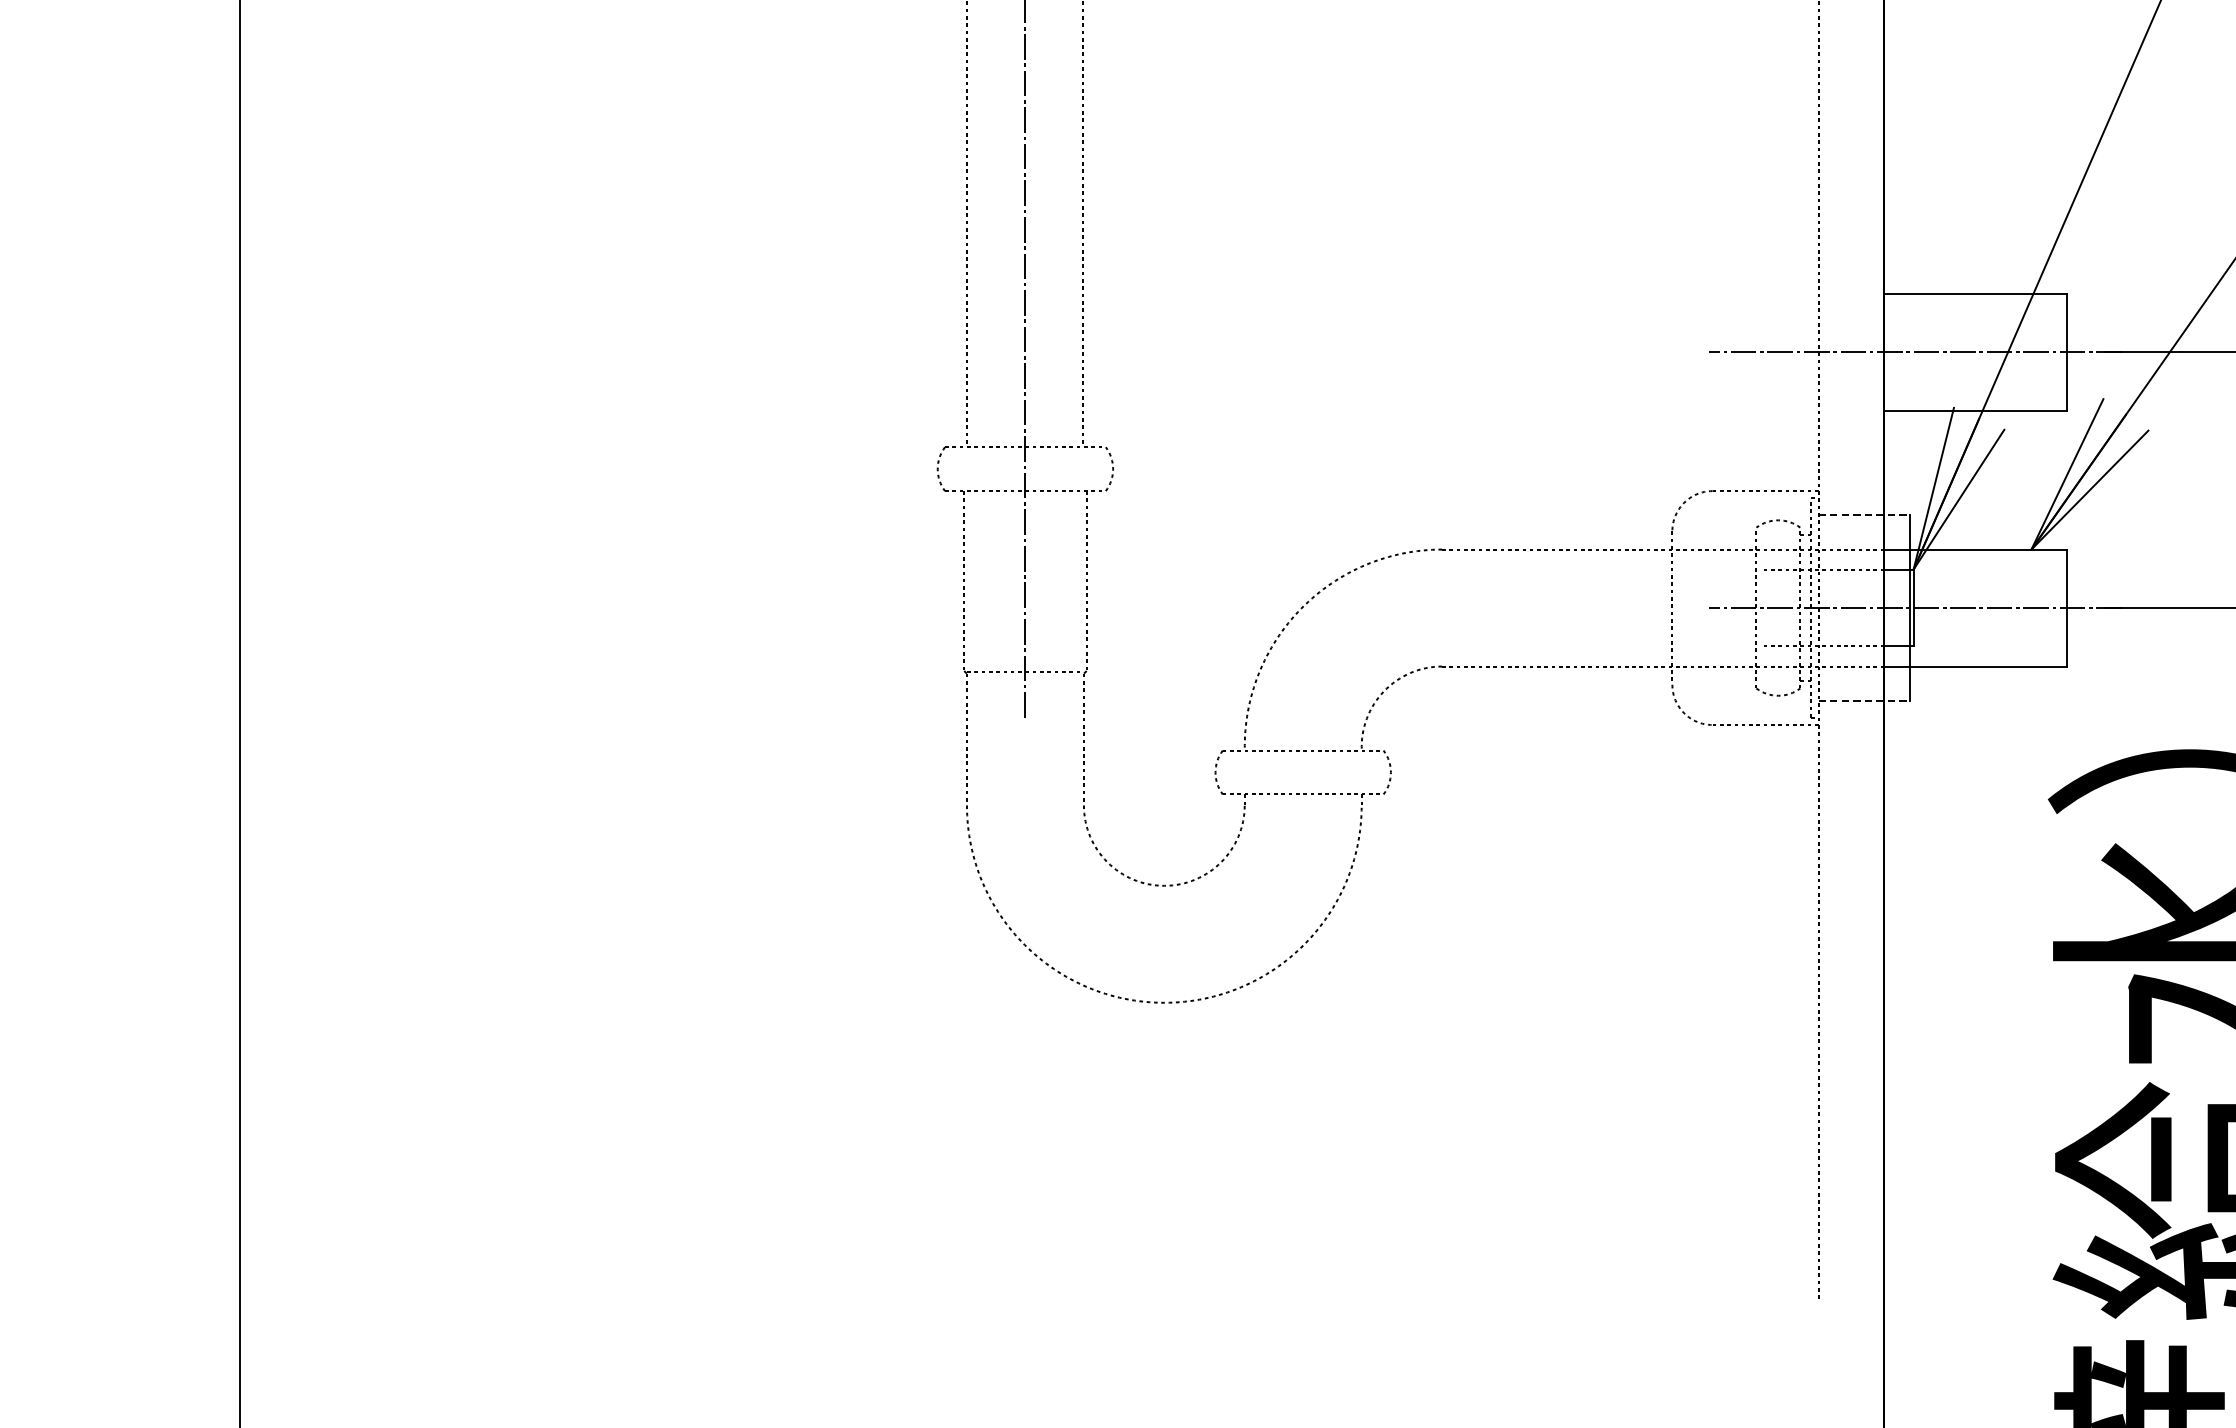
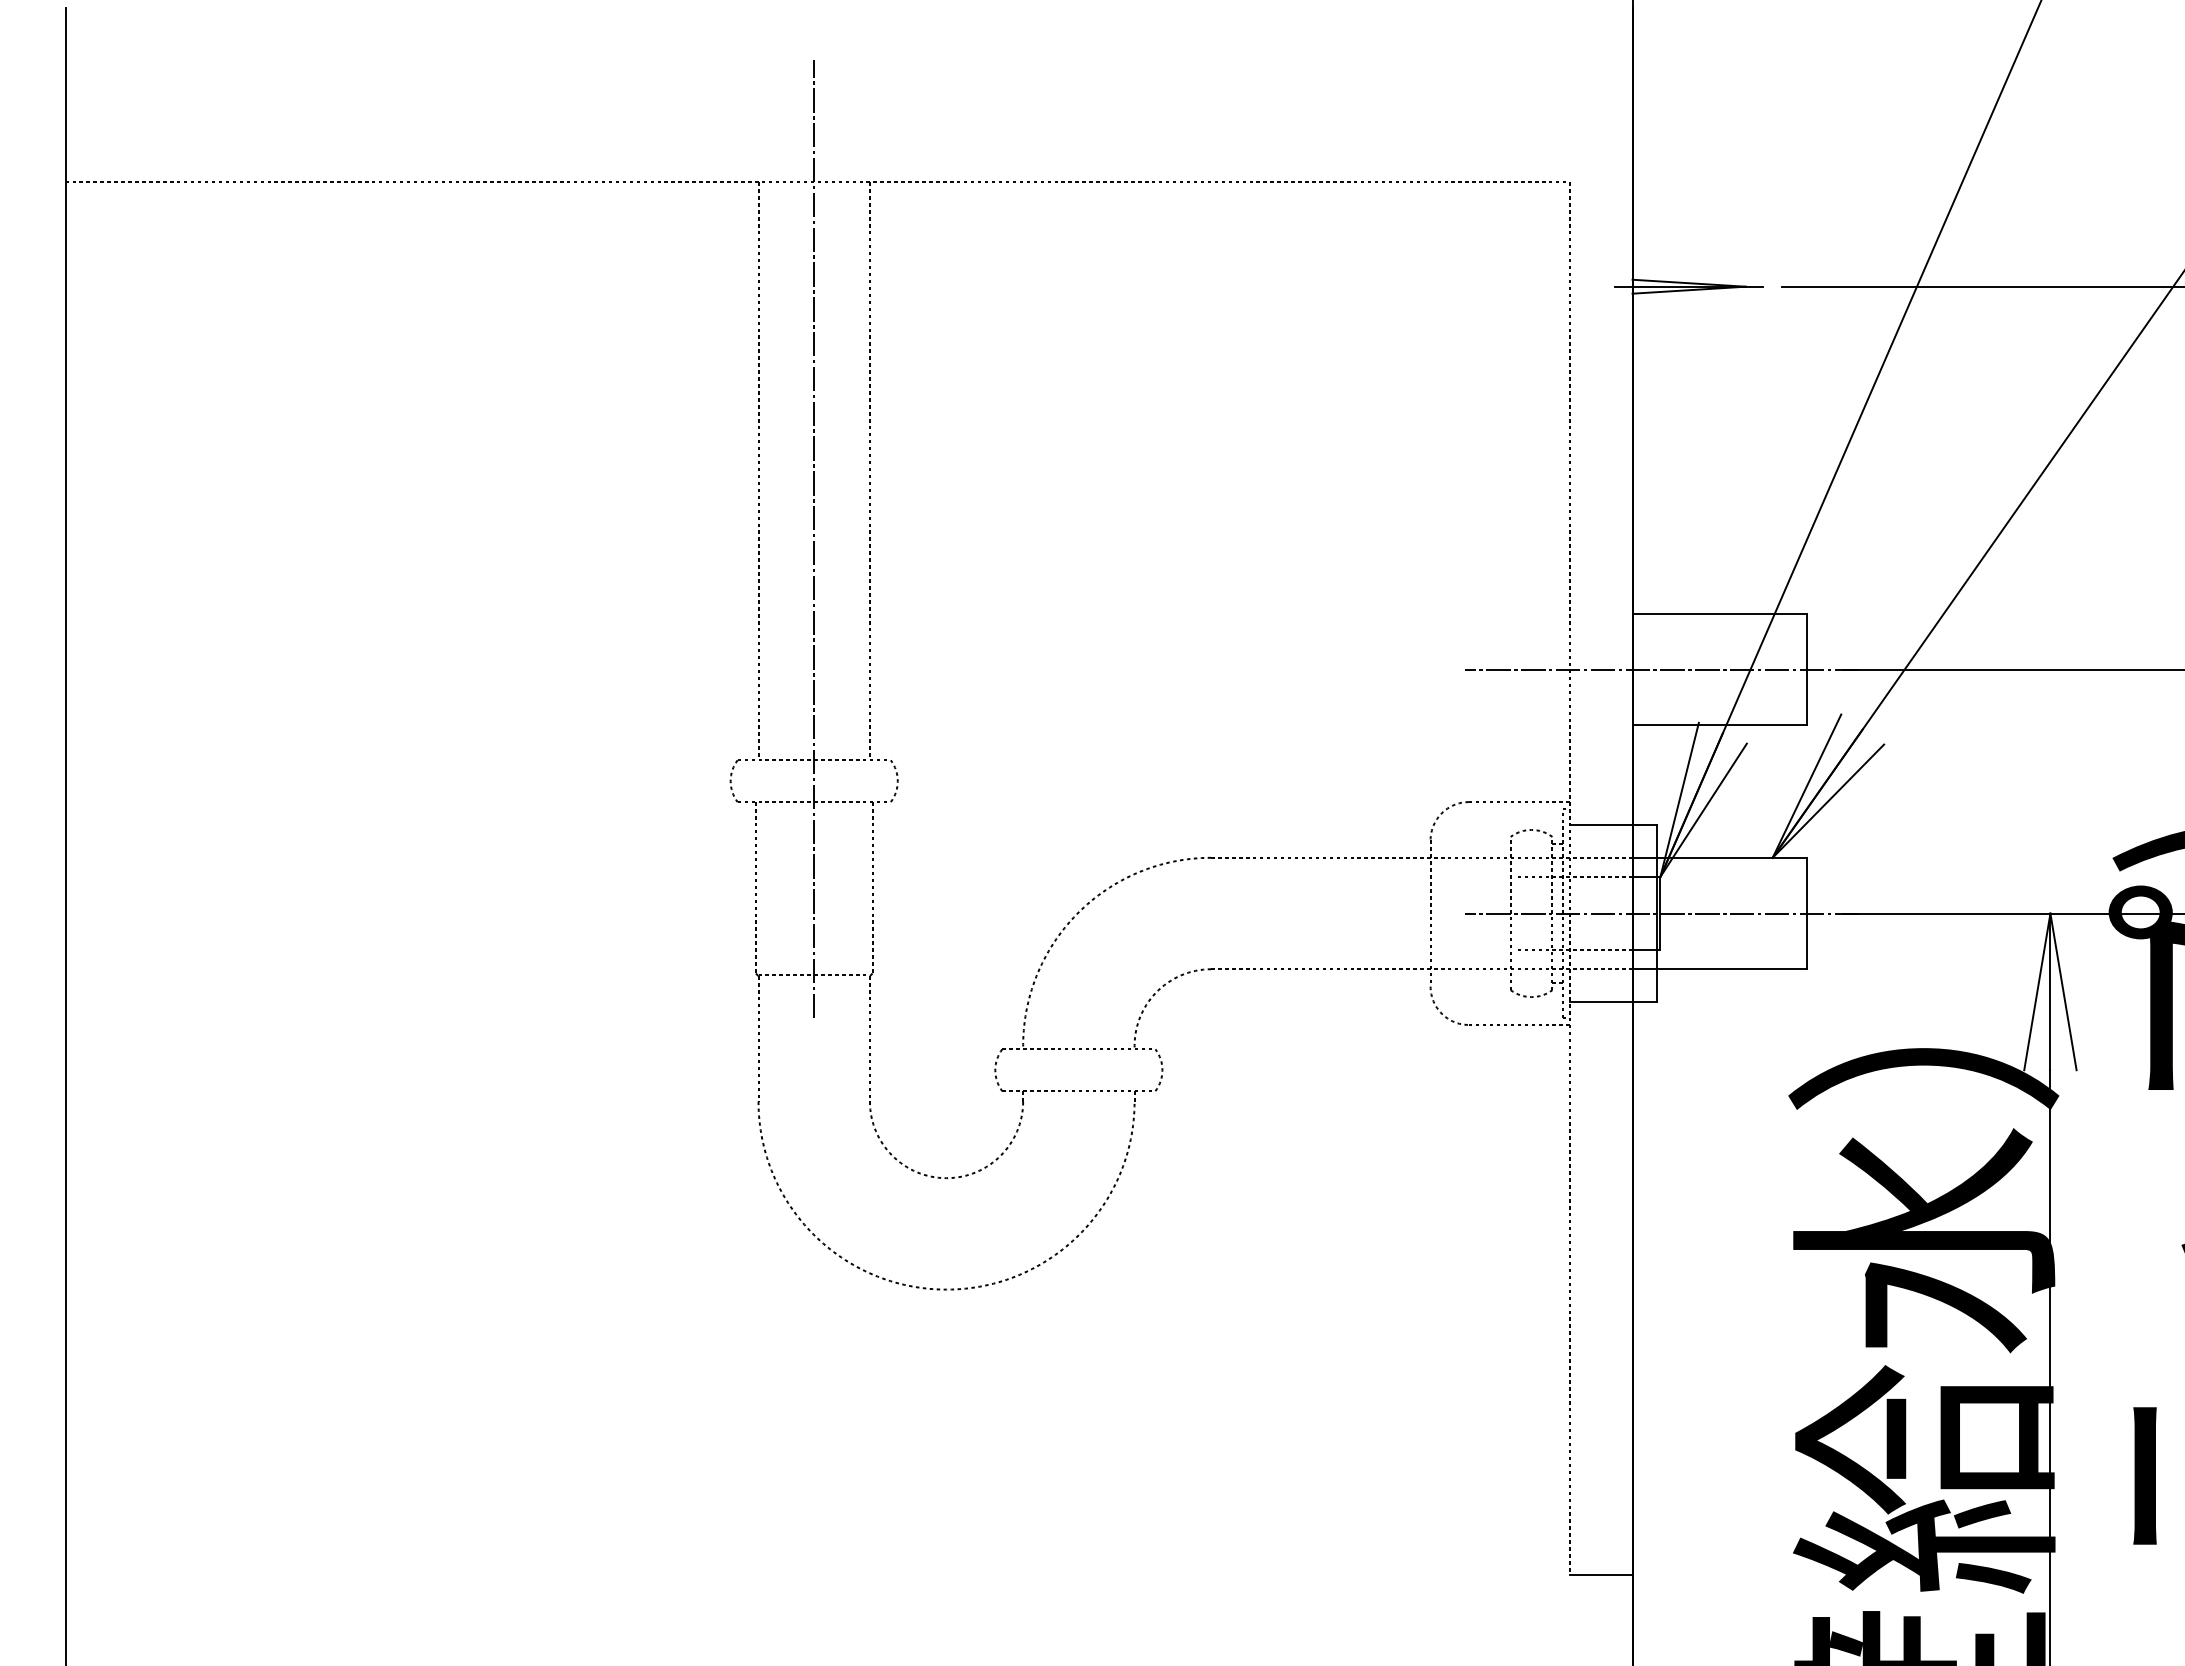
line: (1864, 514) -> (1613, 824), dashed -> solid
line: (1864, 701) -> (1613, 1002), dashed -> solid
line: (1850, 1302) -> (1600, 1575), added

